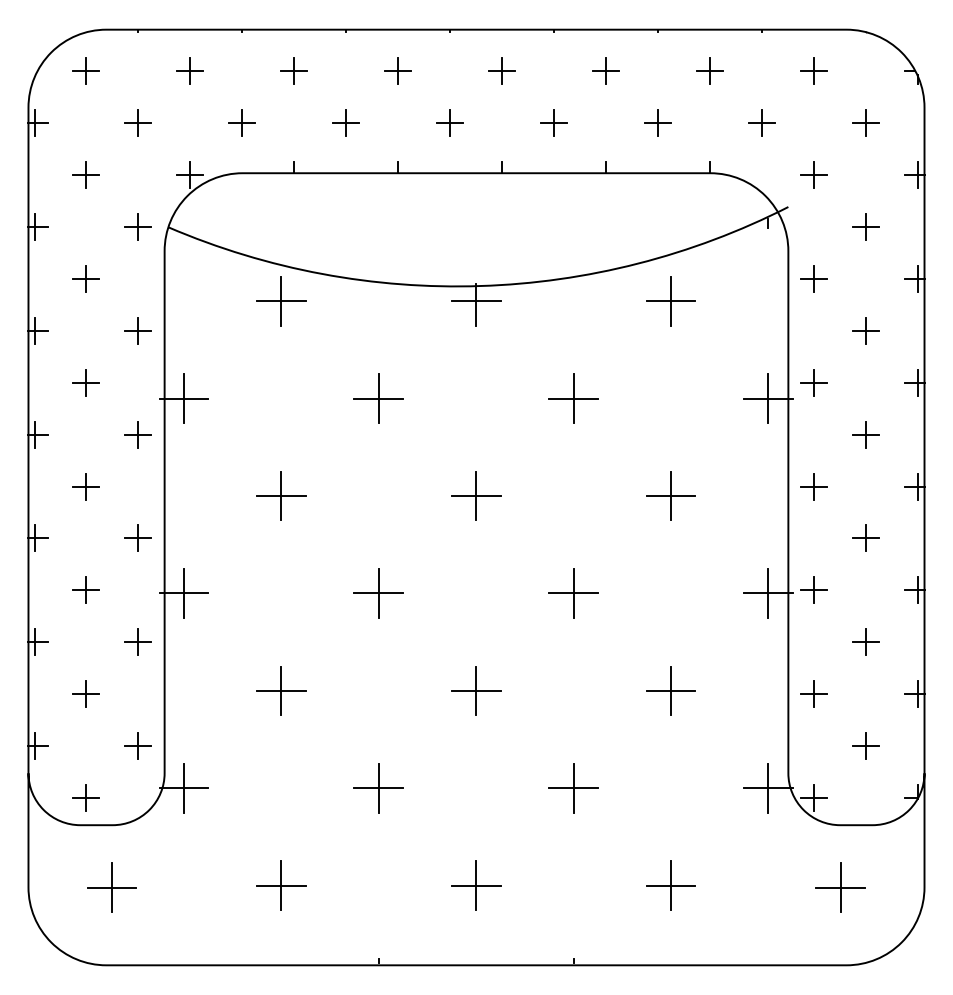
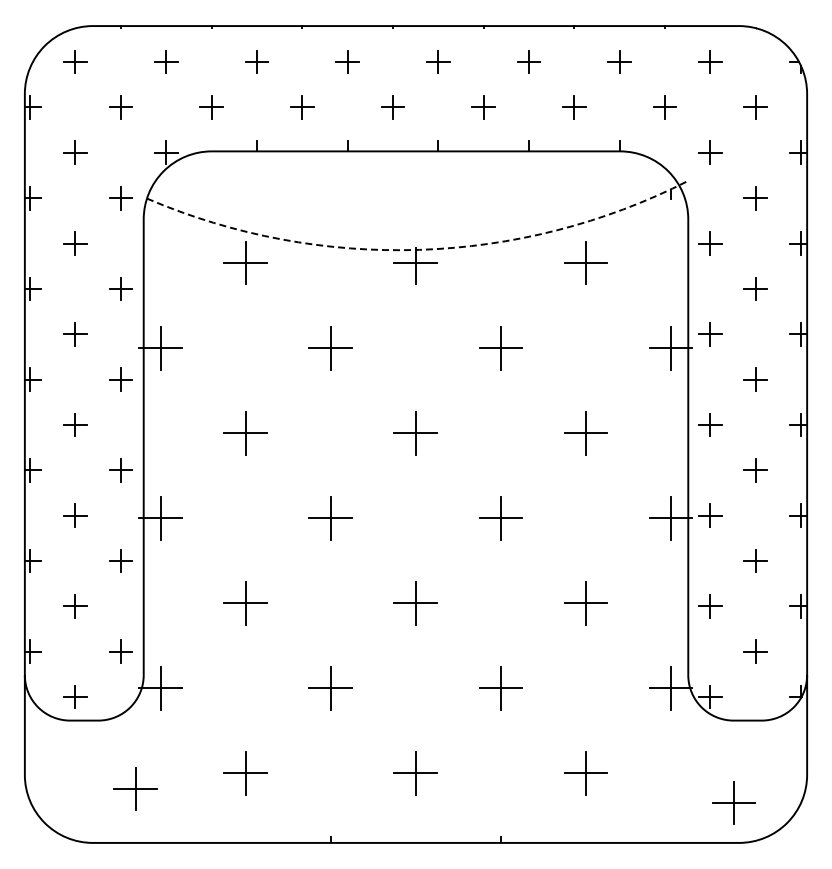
arc: (480, 285) -> (419, 249), solid -> dashed
part: (111, 886) -> (135, 788), moved
part: (840, 886) -> (733, 802), moved

